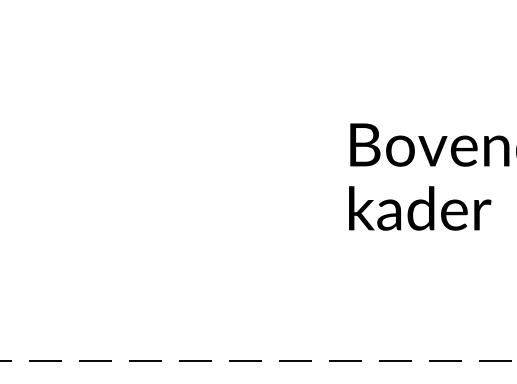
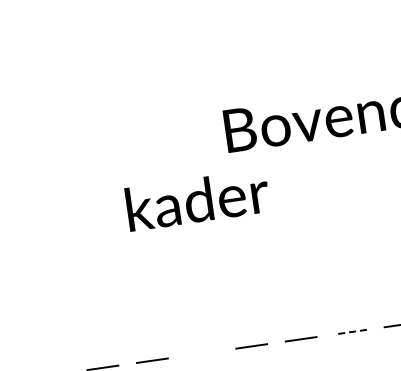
text: (420, 208) -> (198, 200), moved
line: (295, 360) -> (201, 353), removed
line: (444, 360) -> (349, 332), solid -> dashed

